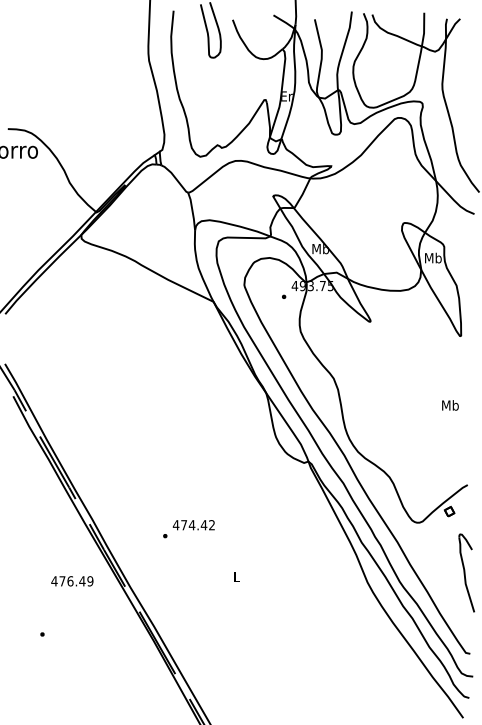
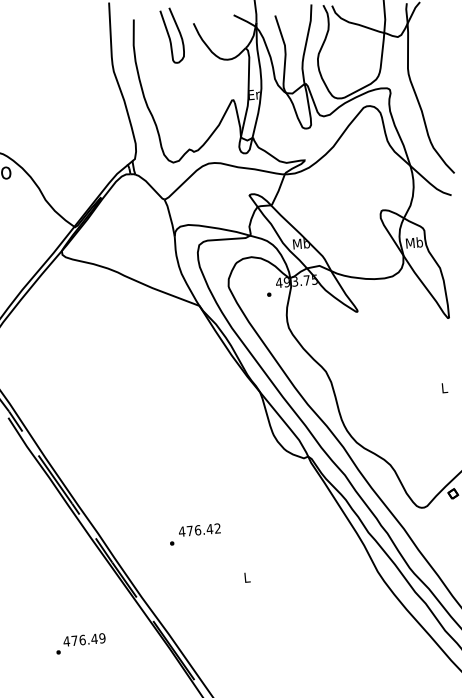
text: (450, 405) -> (444, 388), Mb -> L
text: (191, 525) -> (197, 530), 474.42 -> 476.42
text: (72, 581) -> (84, 640), moved

